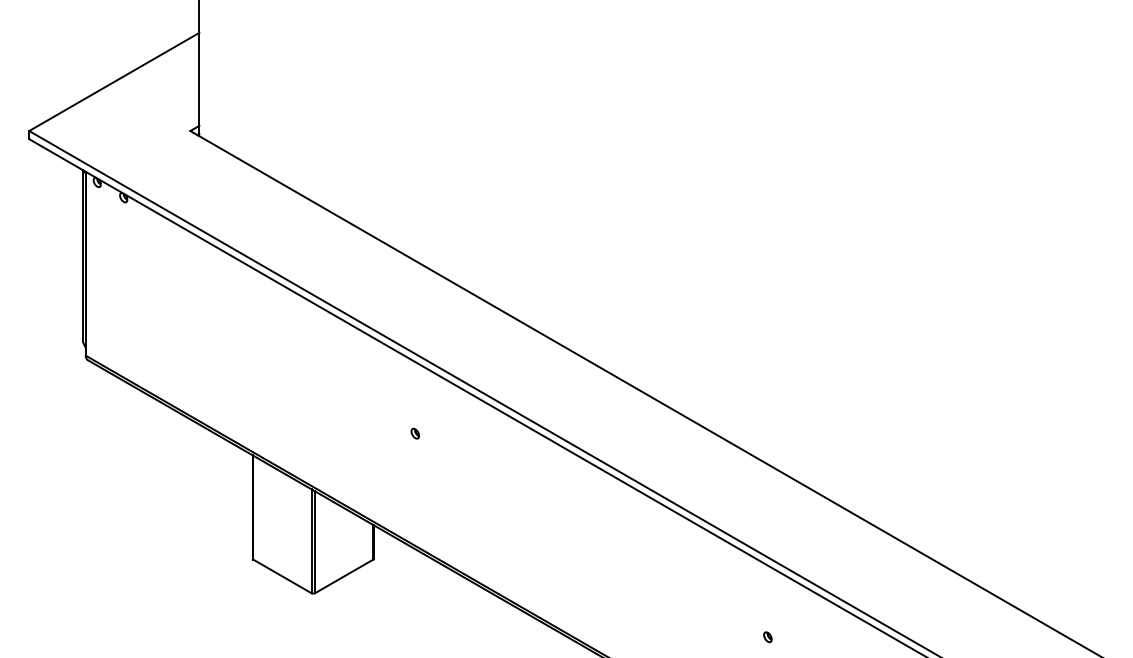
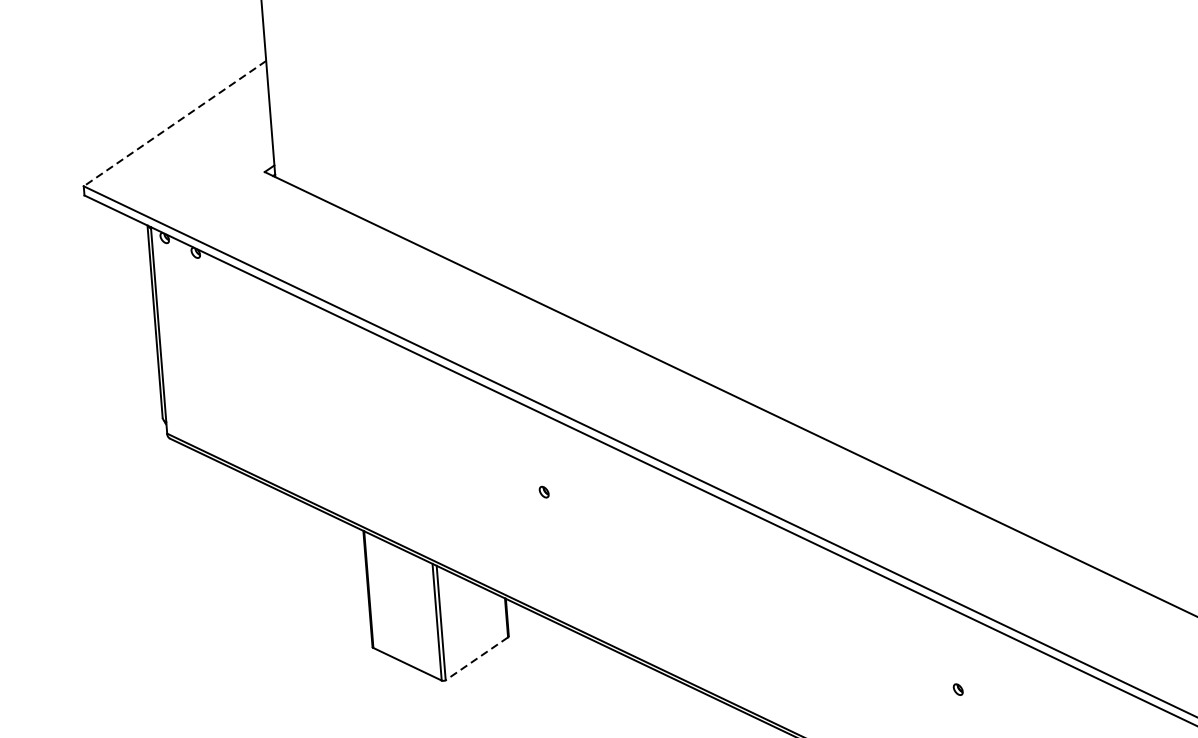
line: (113, 82) -> (174, 124), solid -> dashed
line: (344, 576) -> (477, 658), solid -> dashed

